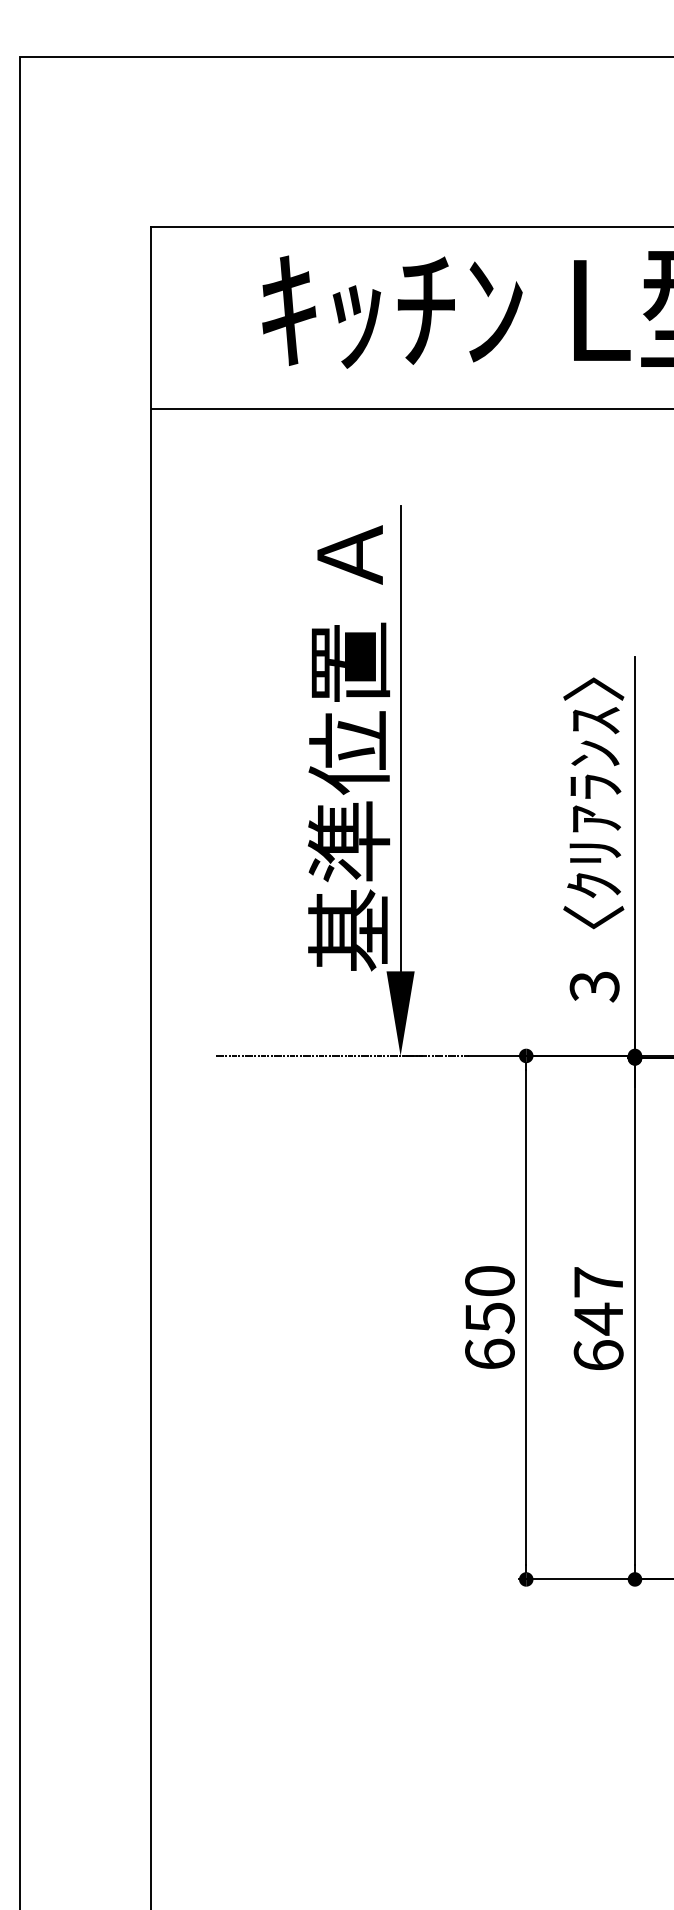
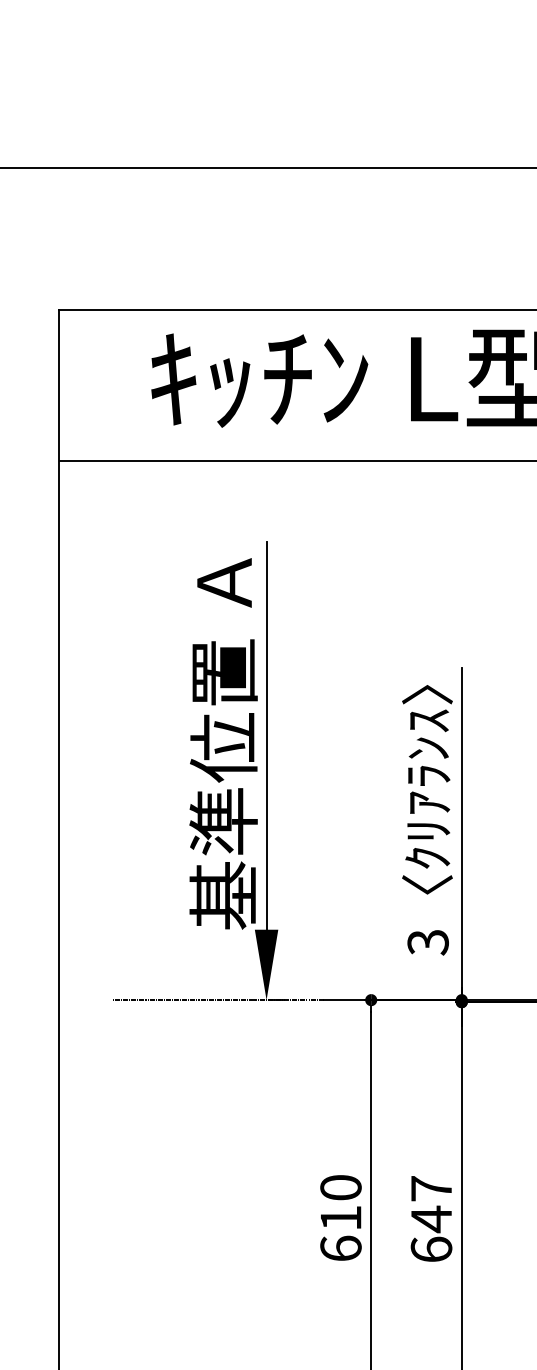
text: (489, 1317) -> (340, 1218), 650 -> 610

